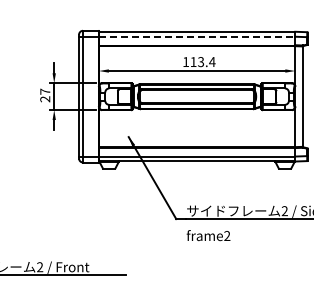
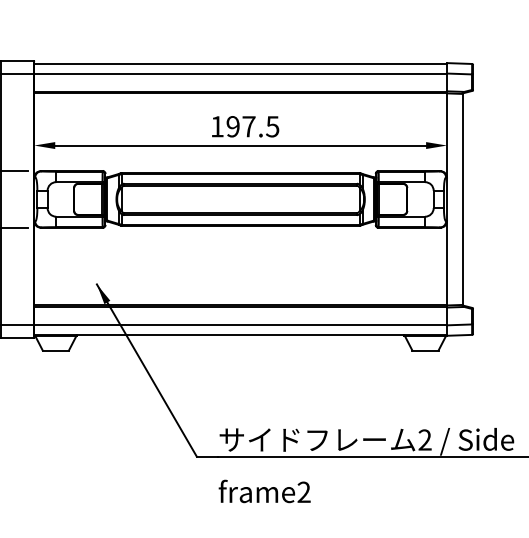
line: (197, 36) -> (241, 73), dashed -> solid
text: (202, 62) -> (251, 127), 113.4 -> 197.5

